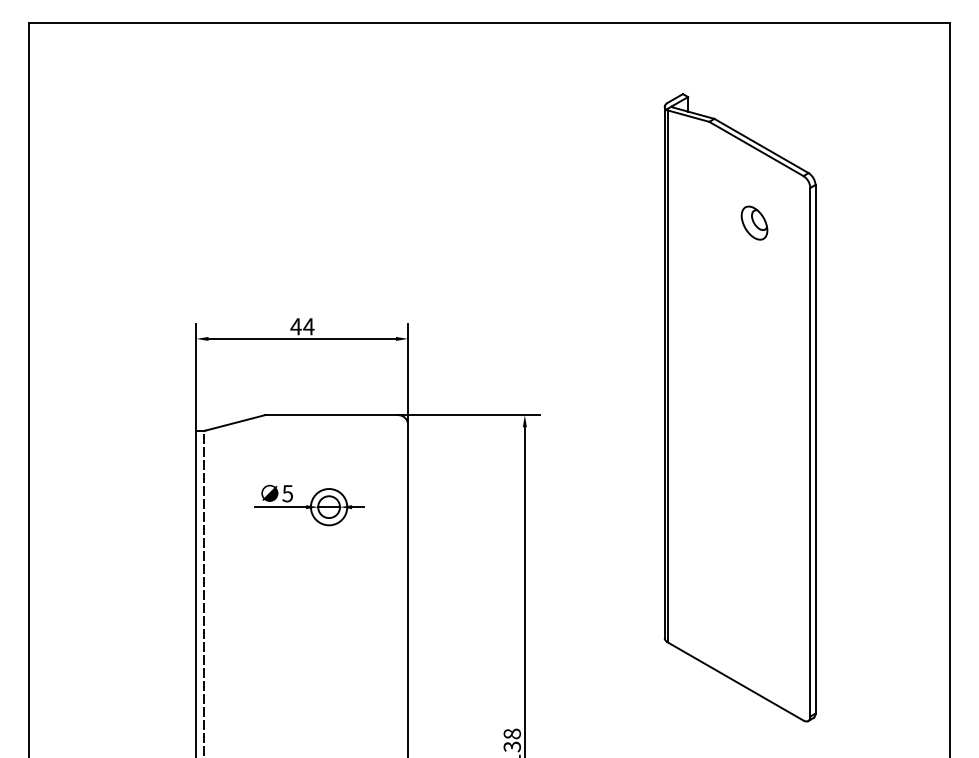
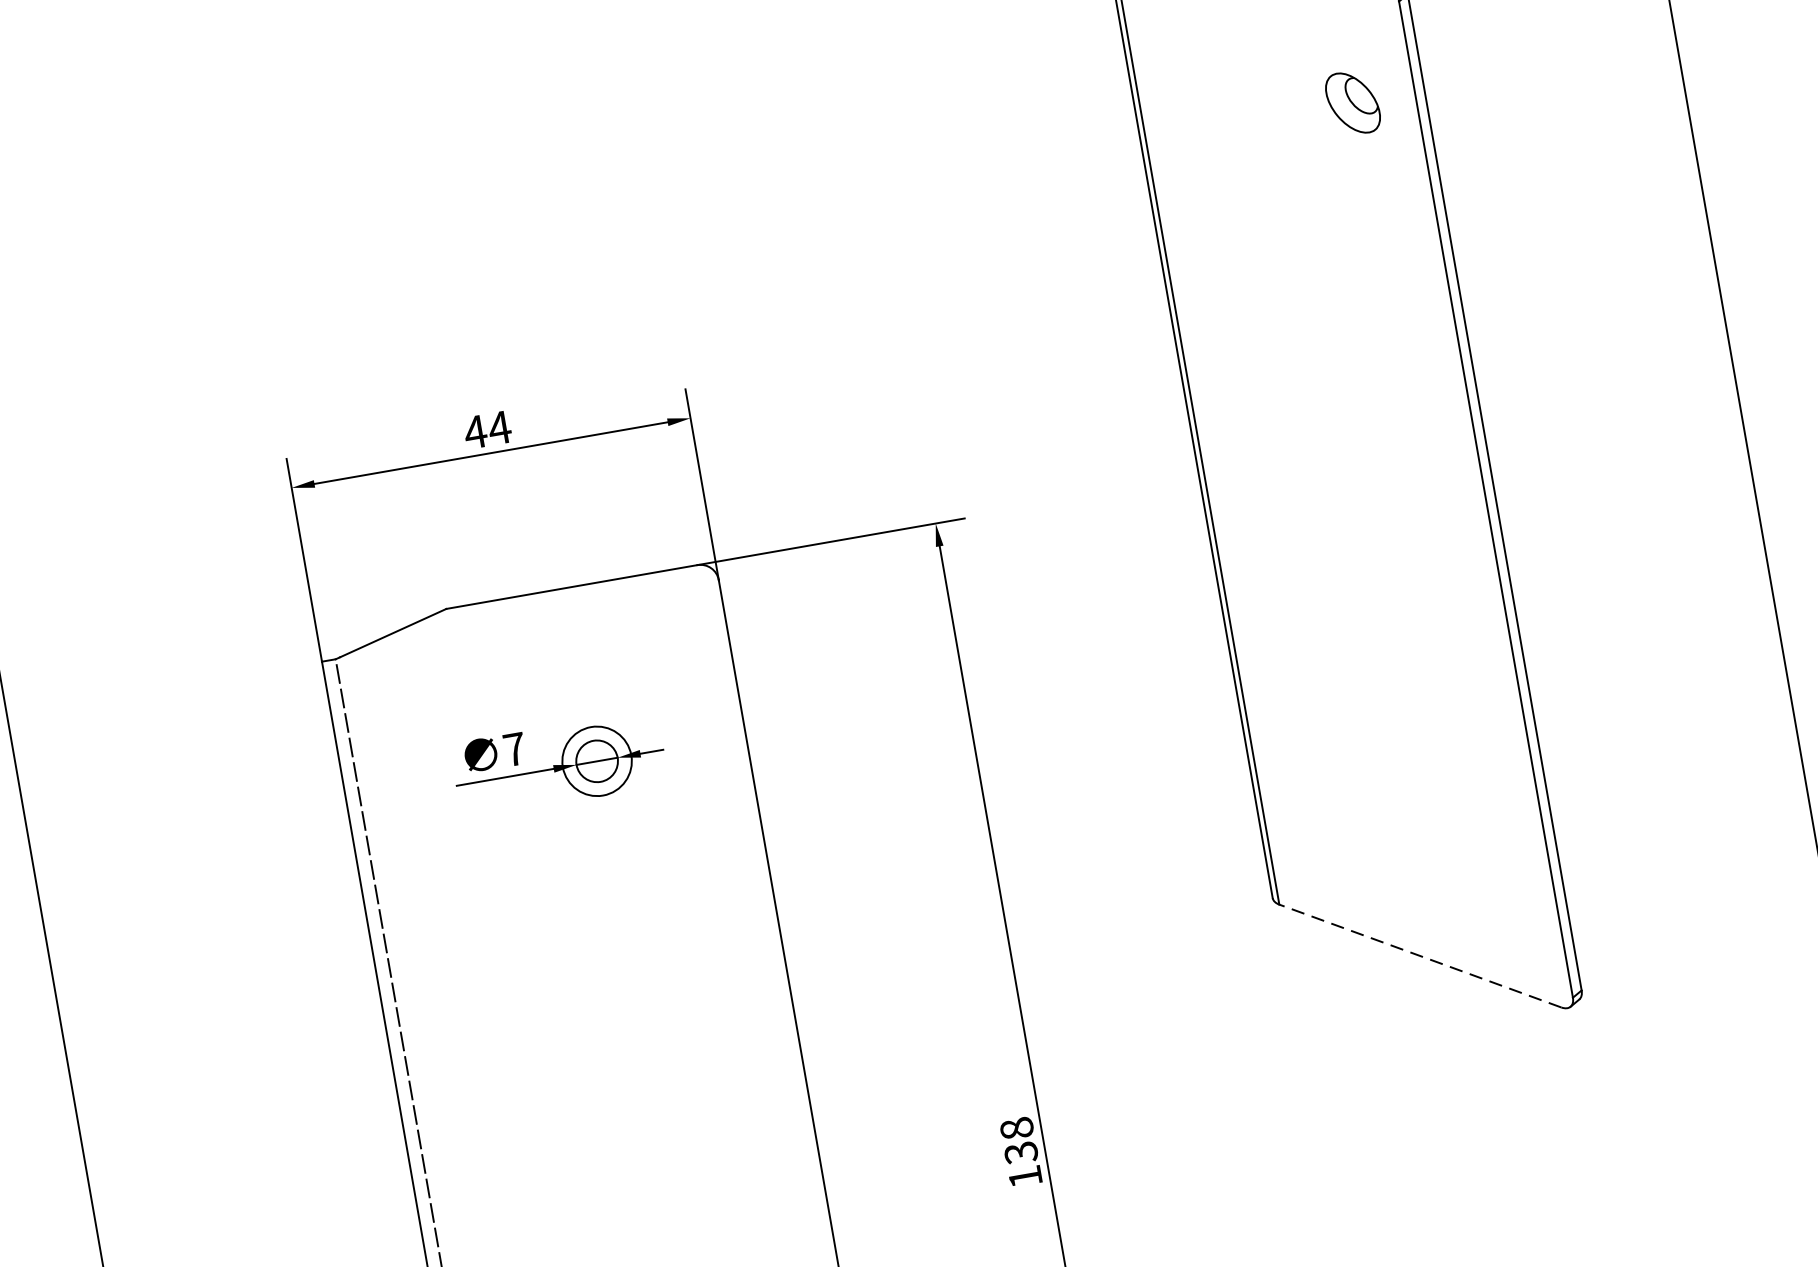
part: (754, 222) -> (1352, 101), moved
text: (287, 493) -> (514, 749), 5 -> 7
line: (735, 681) -> (1420, 956), solid -> dashed

